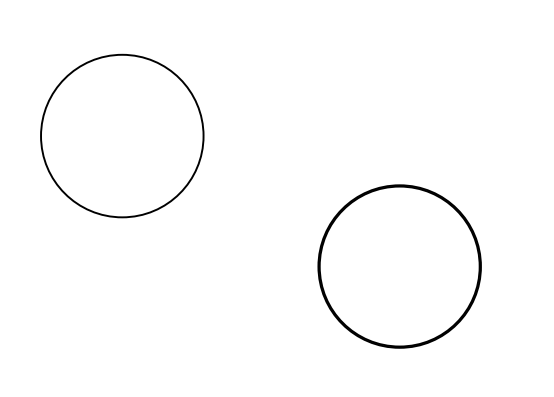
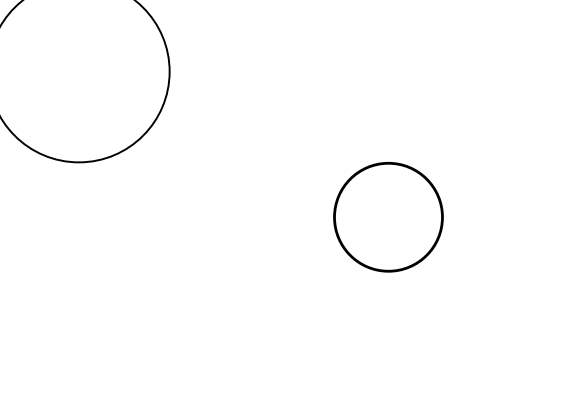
circle: (399, 266) -> (388, 217), size x0.6

